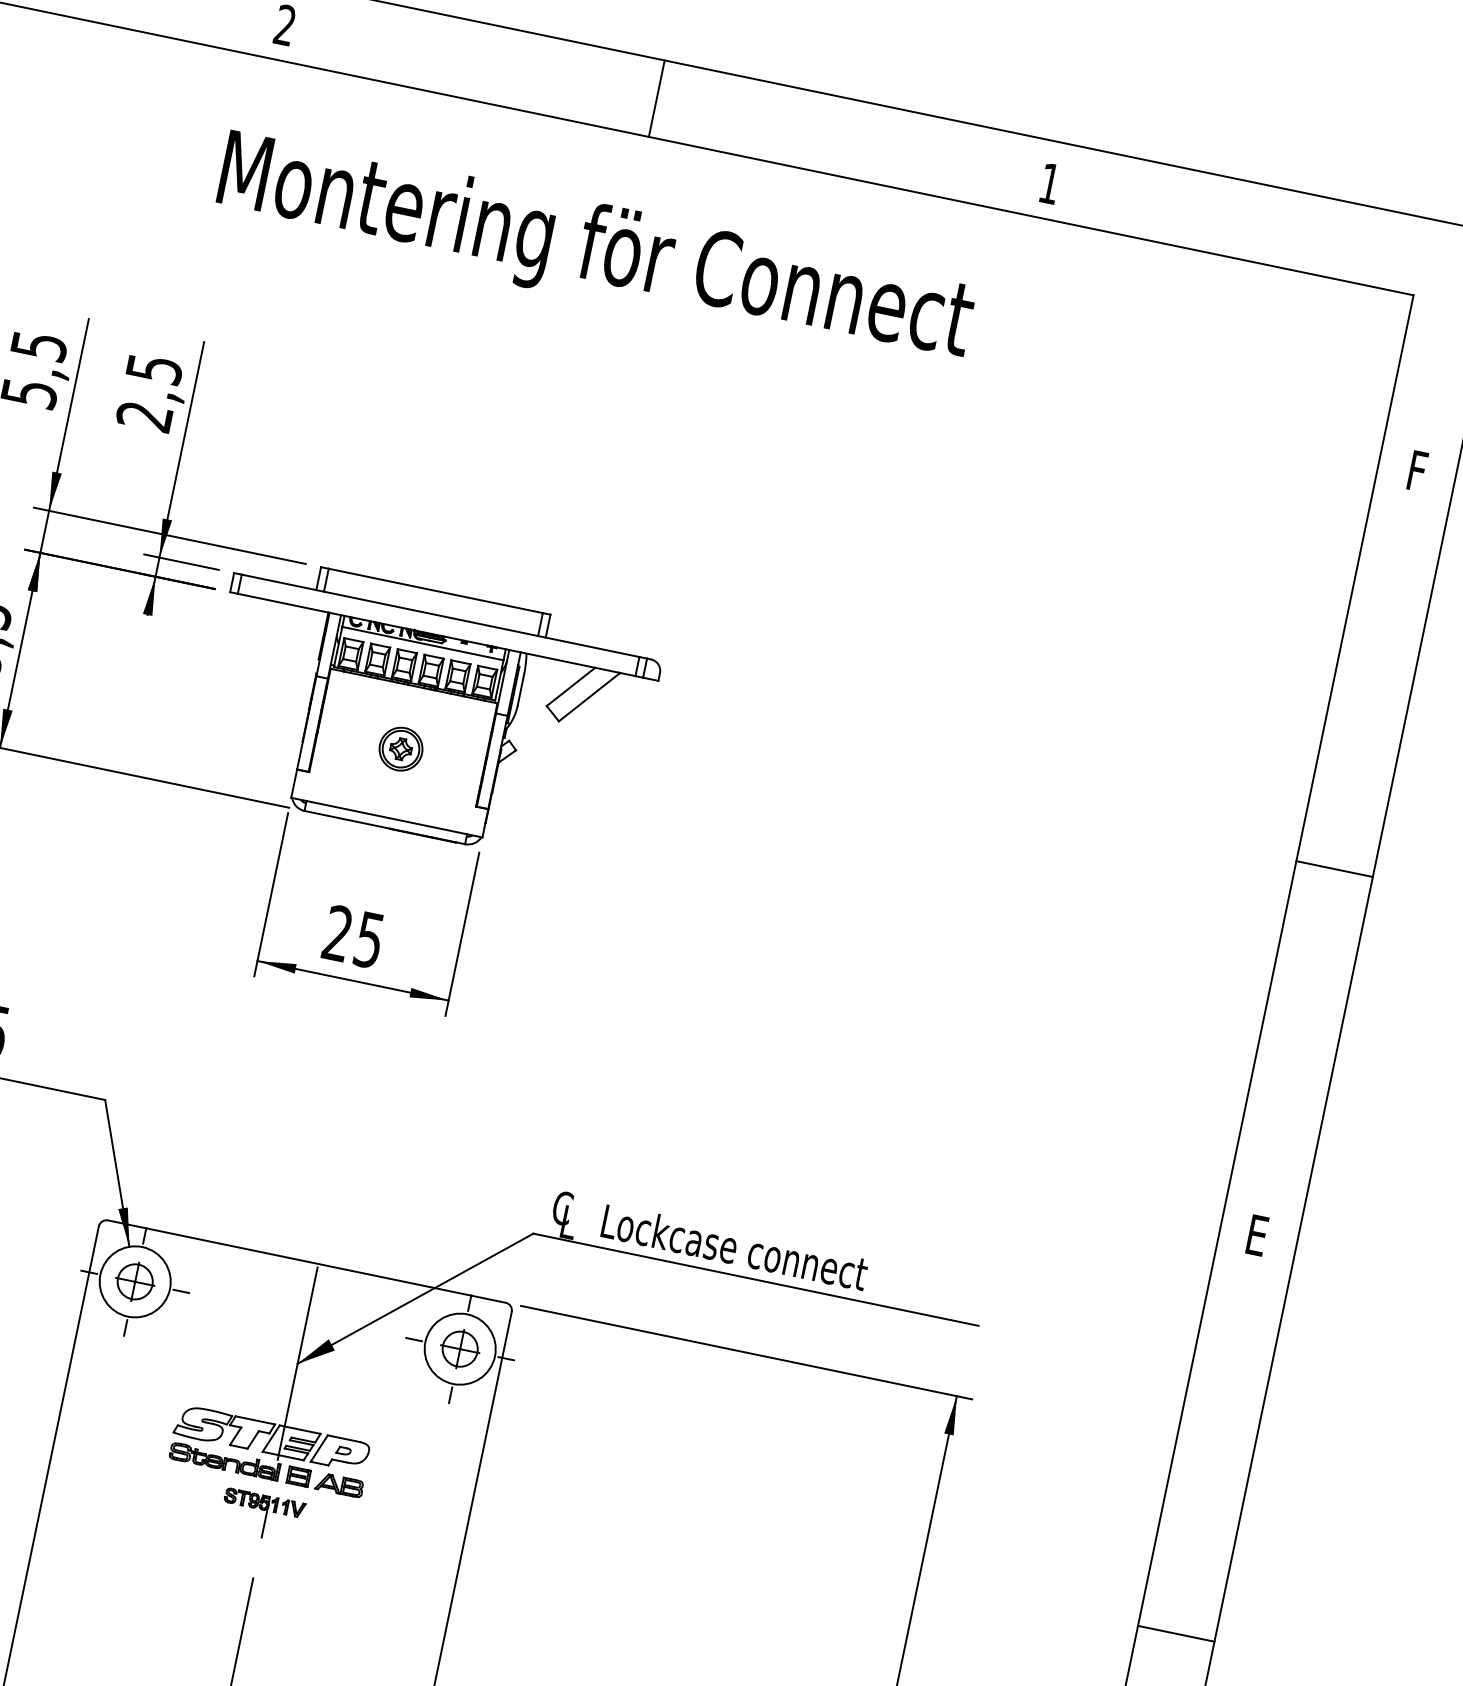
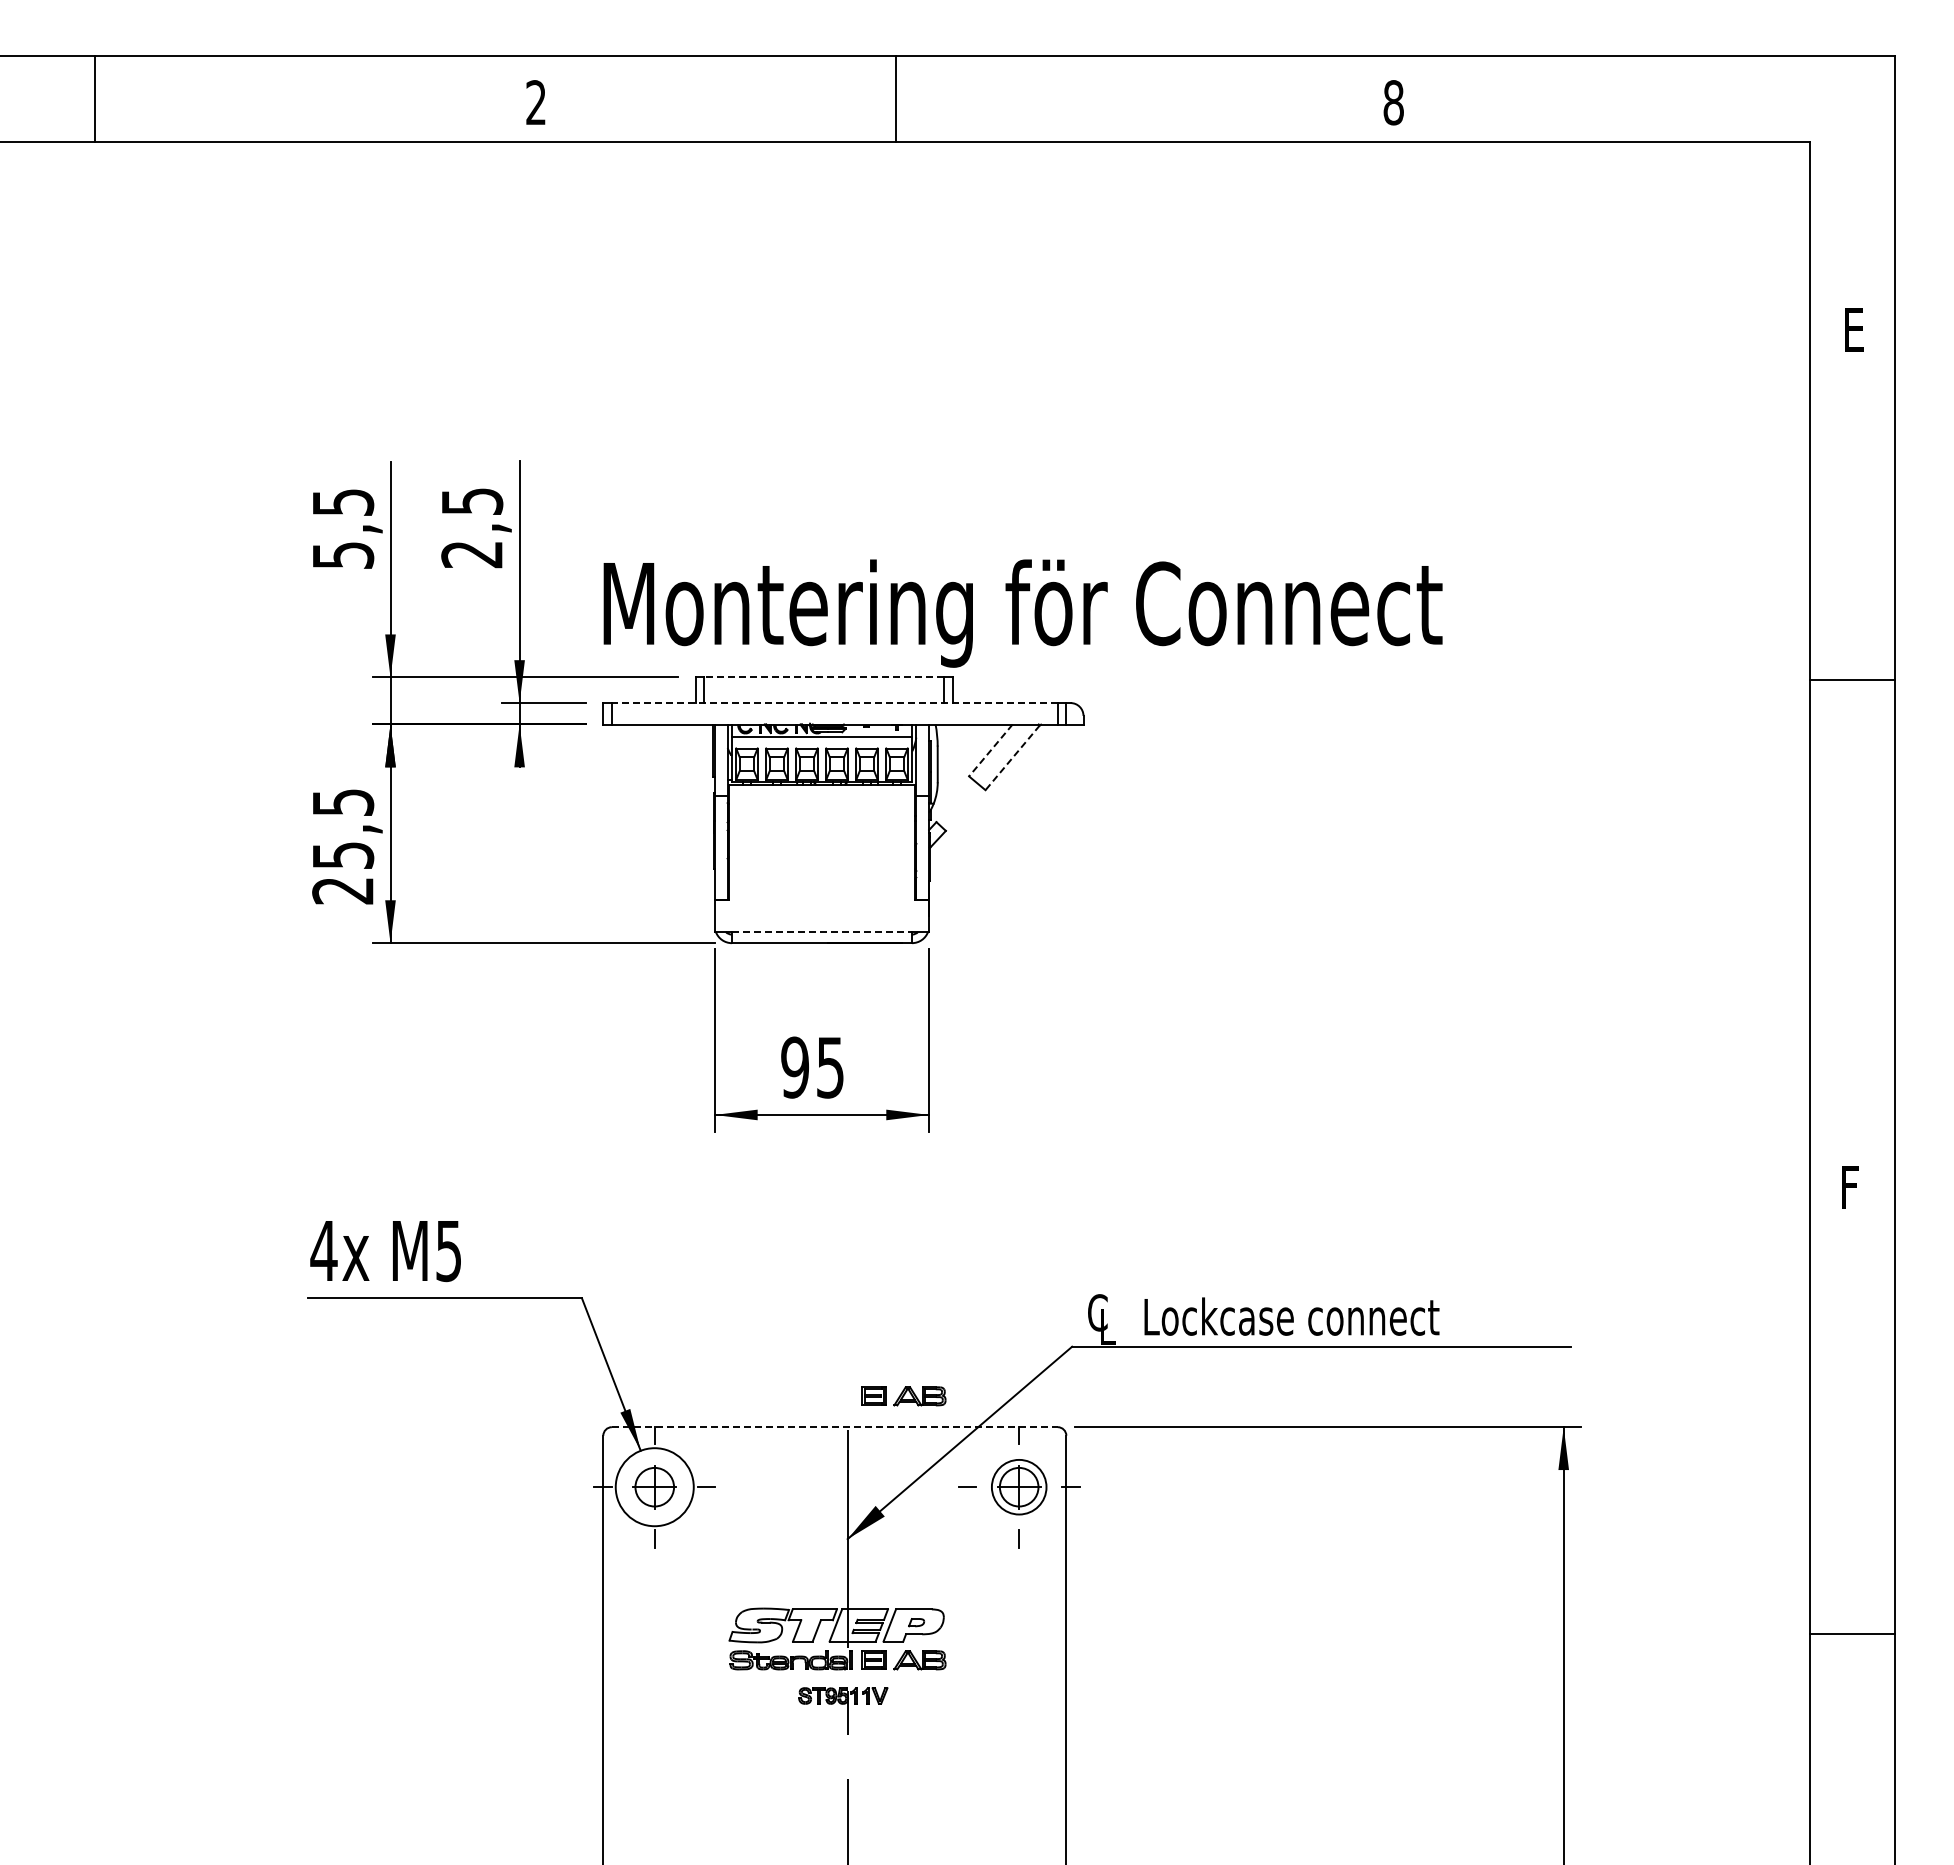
line: (657, 98) -> (896, 98), moved
text: (1049, 183) -> (1393, 102), 1 -> 8
text: (594, 251) -> (1022, 613), moved
text: (1420, 471) -> (1856, 329), F -> E
line: (435, 590) -> (823, 677), solid -> dashed
line: (440, 616) -> (834, 703), solid -> dashed
line: (570, 686) -> (990, 750), solid -> dashed
line: (588, 698) -> (1012, 758), solid -> dashed
part: (400, 748) -> (821, 854), removed
line: (387, 818) -> (822, 932), solid -> dashed
line: (1334, 869) -> (1852, 680), moved
text: (337, 933) -> (794, 1067), 25 -> 95
text: (1259, 1235) -> (1853, 1187), E -> F
part: (373, 1246) -> (903, 1396), added
line: (306, 1261) -> (834, 1427), solid -> dashed
circle: (460, 1349) -> (1019, 1487), size x0.7

